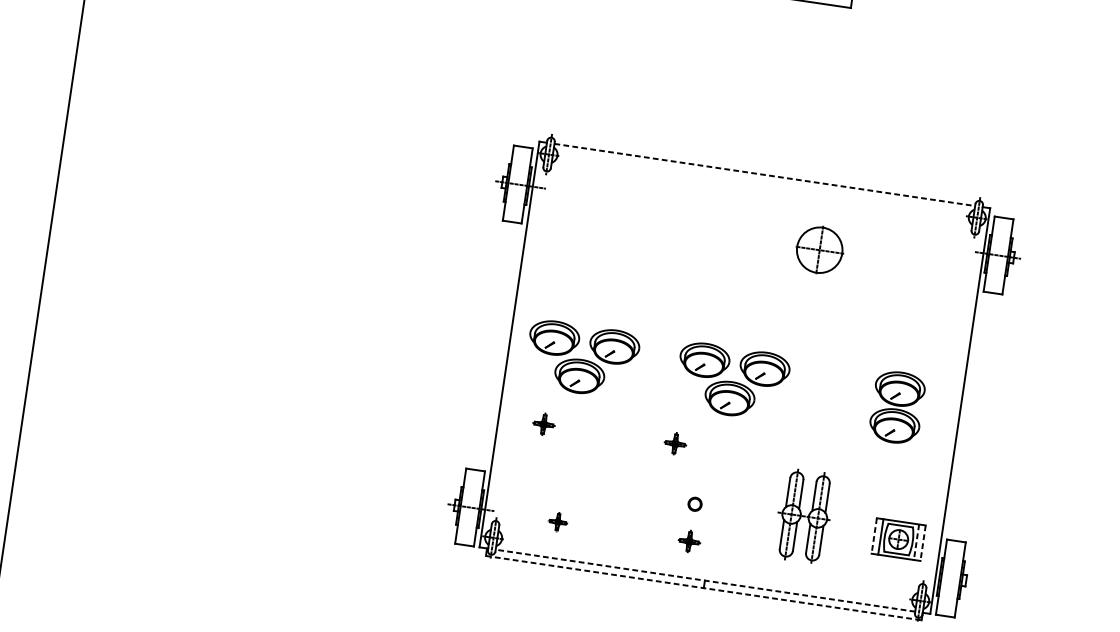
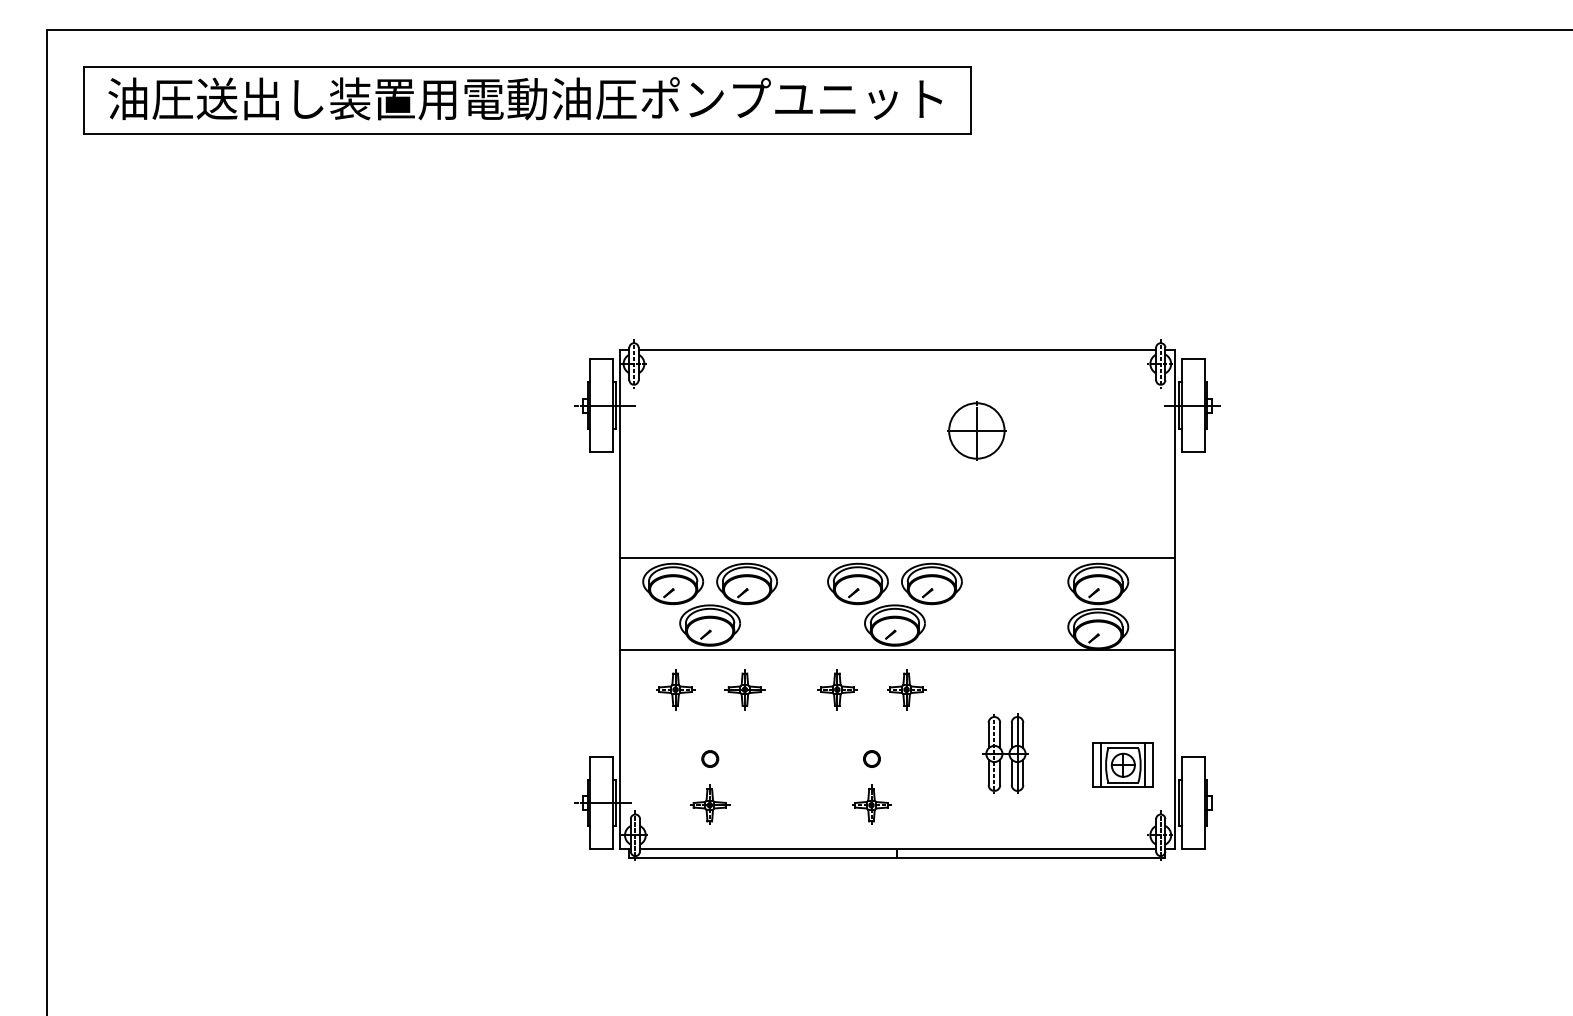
line: (764, 175) -> (897, 350), dashed -> solid
line: (739, 344) -> (897, 558), added
line: (728, 419) -> (897, 650), added
part: (543, 424) -> (675, 689), size x1.43
part: (599, 432) -> (744, 689), added
part: (675, 443) -> (837, 689), size x1.43
part: (731, 451) -> (906, 689), added
circle: (563, 484) -> (710, 758), added
part: (804, 515) -> (1005, 753), size x0.71
part: (558, 521) -> (710, 804), size x1.67
line: (874, 536) -> (1093, 765), dashed -> solid
part: (689, 541) -> (871, 804), size x1.43
line: (916, 542) -> (1145, 765), dashed -> solid
line: (923, 543) -> (1153, 765), dashed -> solid
line: (704, 580) -> (897, 849), dashed -> solid
line: (703, 588) -> (897, 858), dashed -> solid

